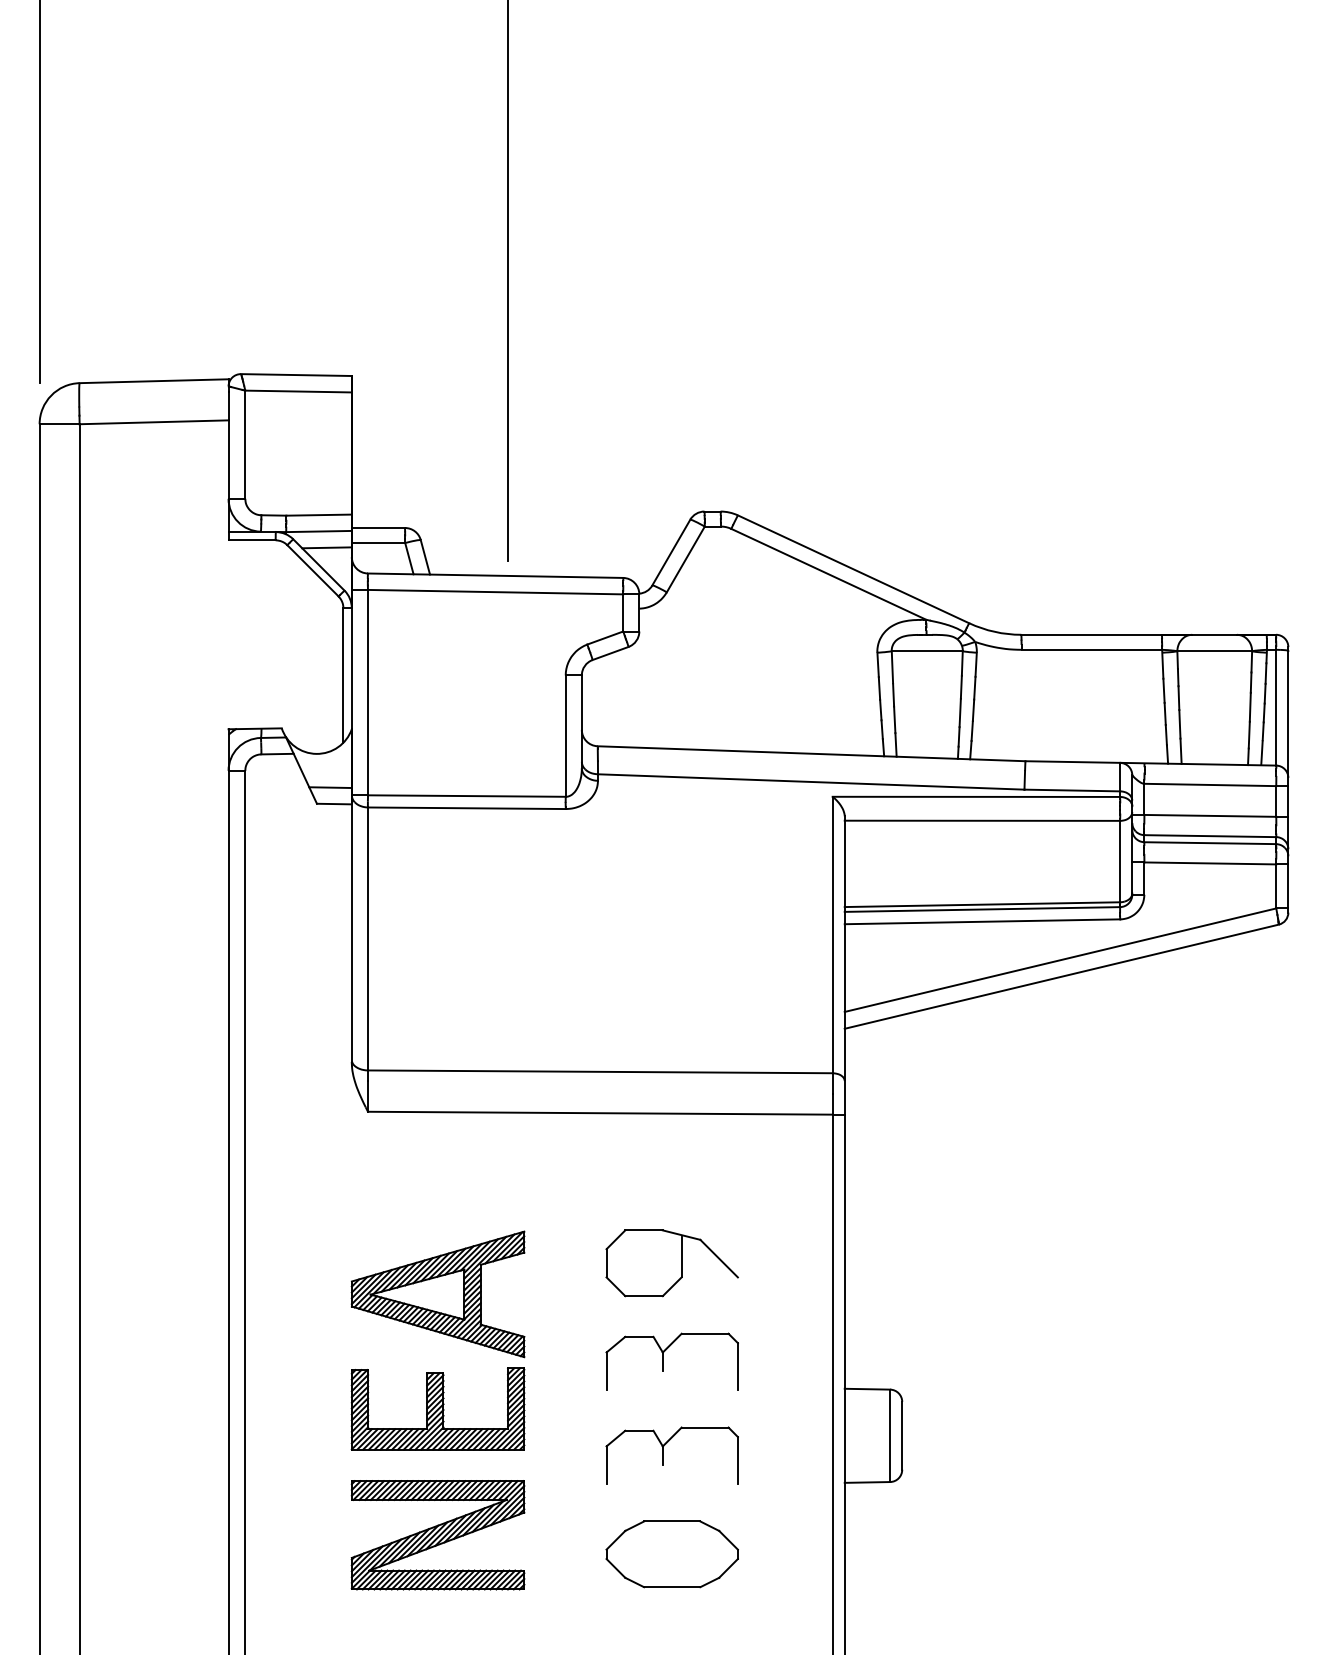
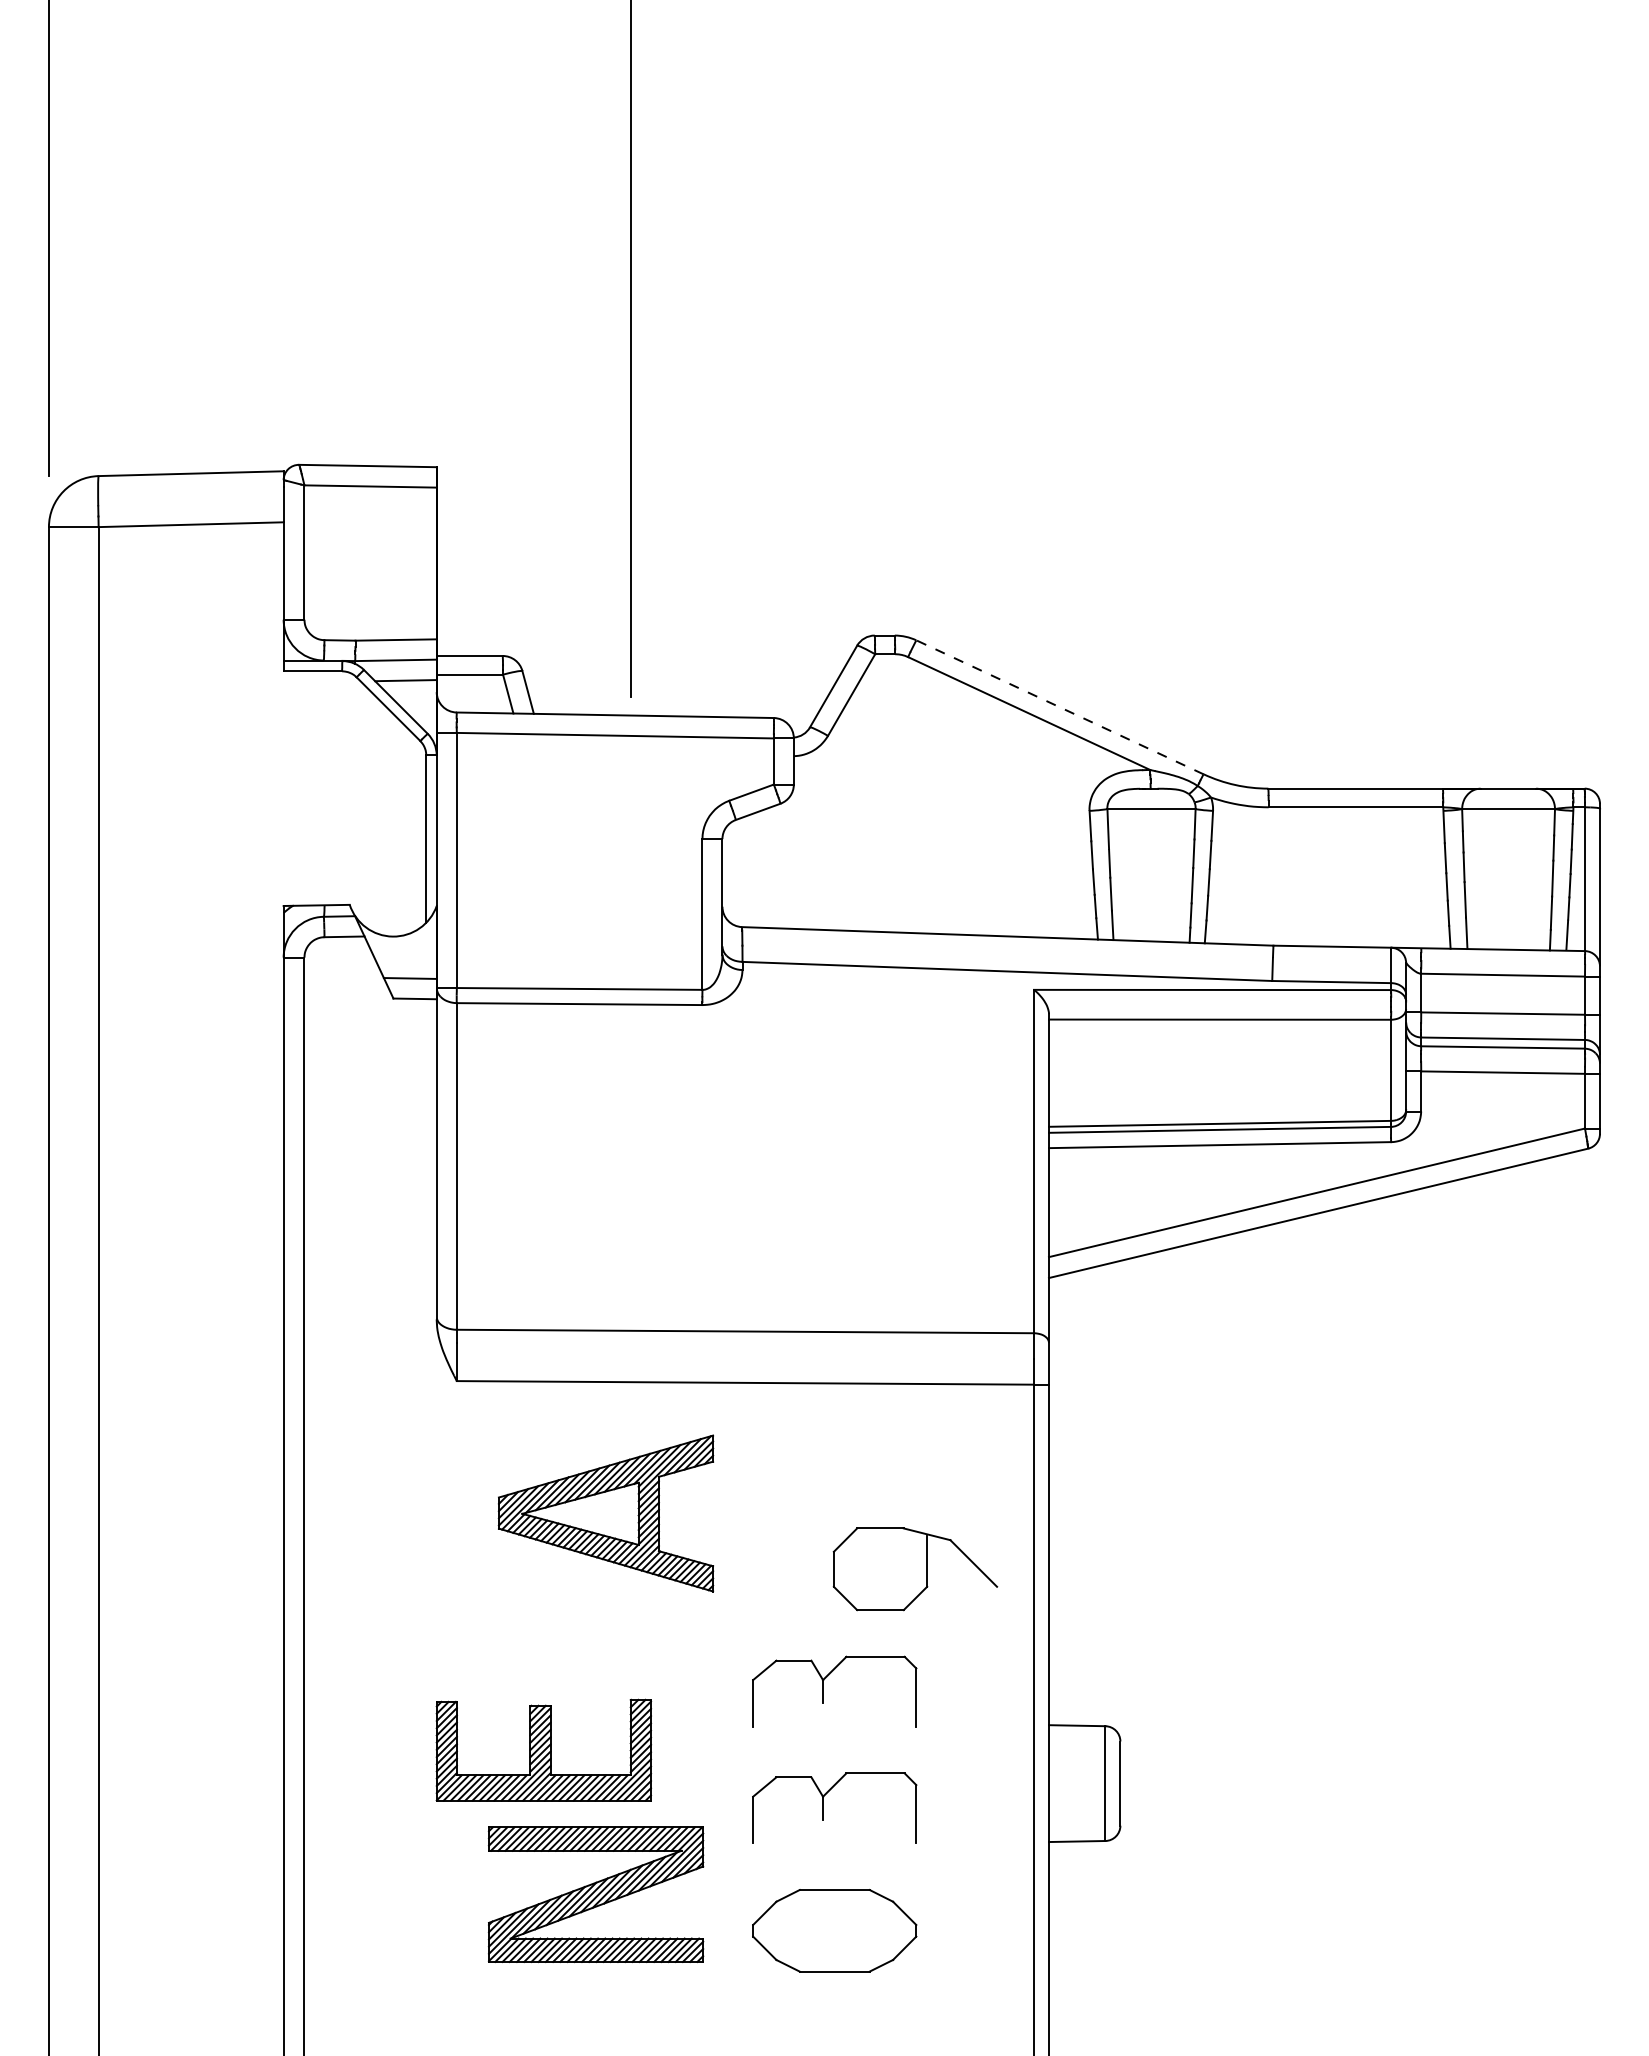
line: (853, 569) -> (1059, 707), solid -> dashed
part: (671, 1263) -> (914, 1569), moved
part: (437, 1294) -> (605, 1513), moved
part: (437, 1535) -> (595, 1894), moved

